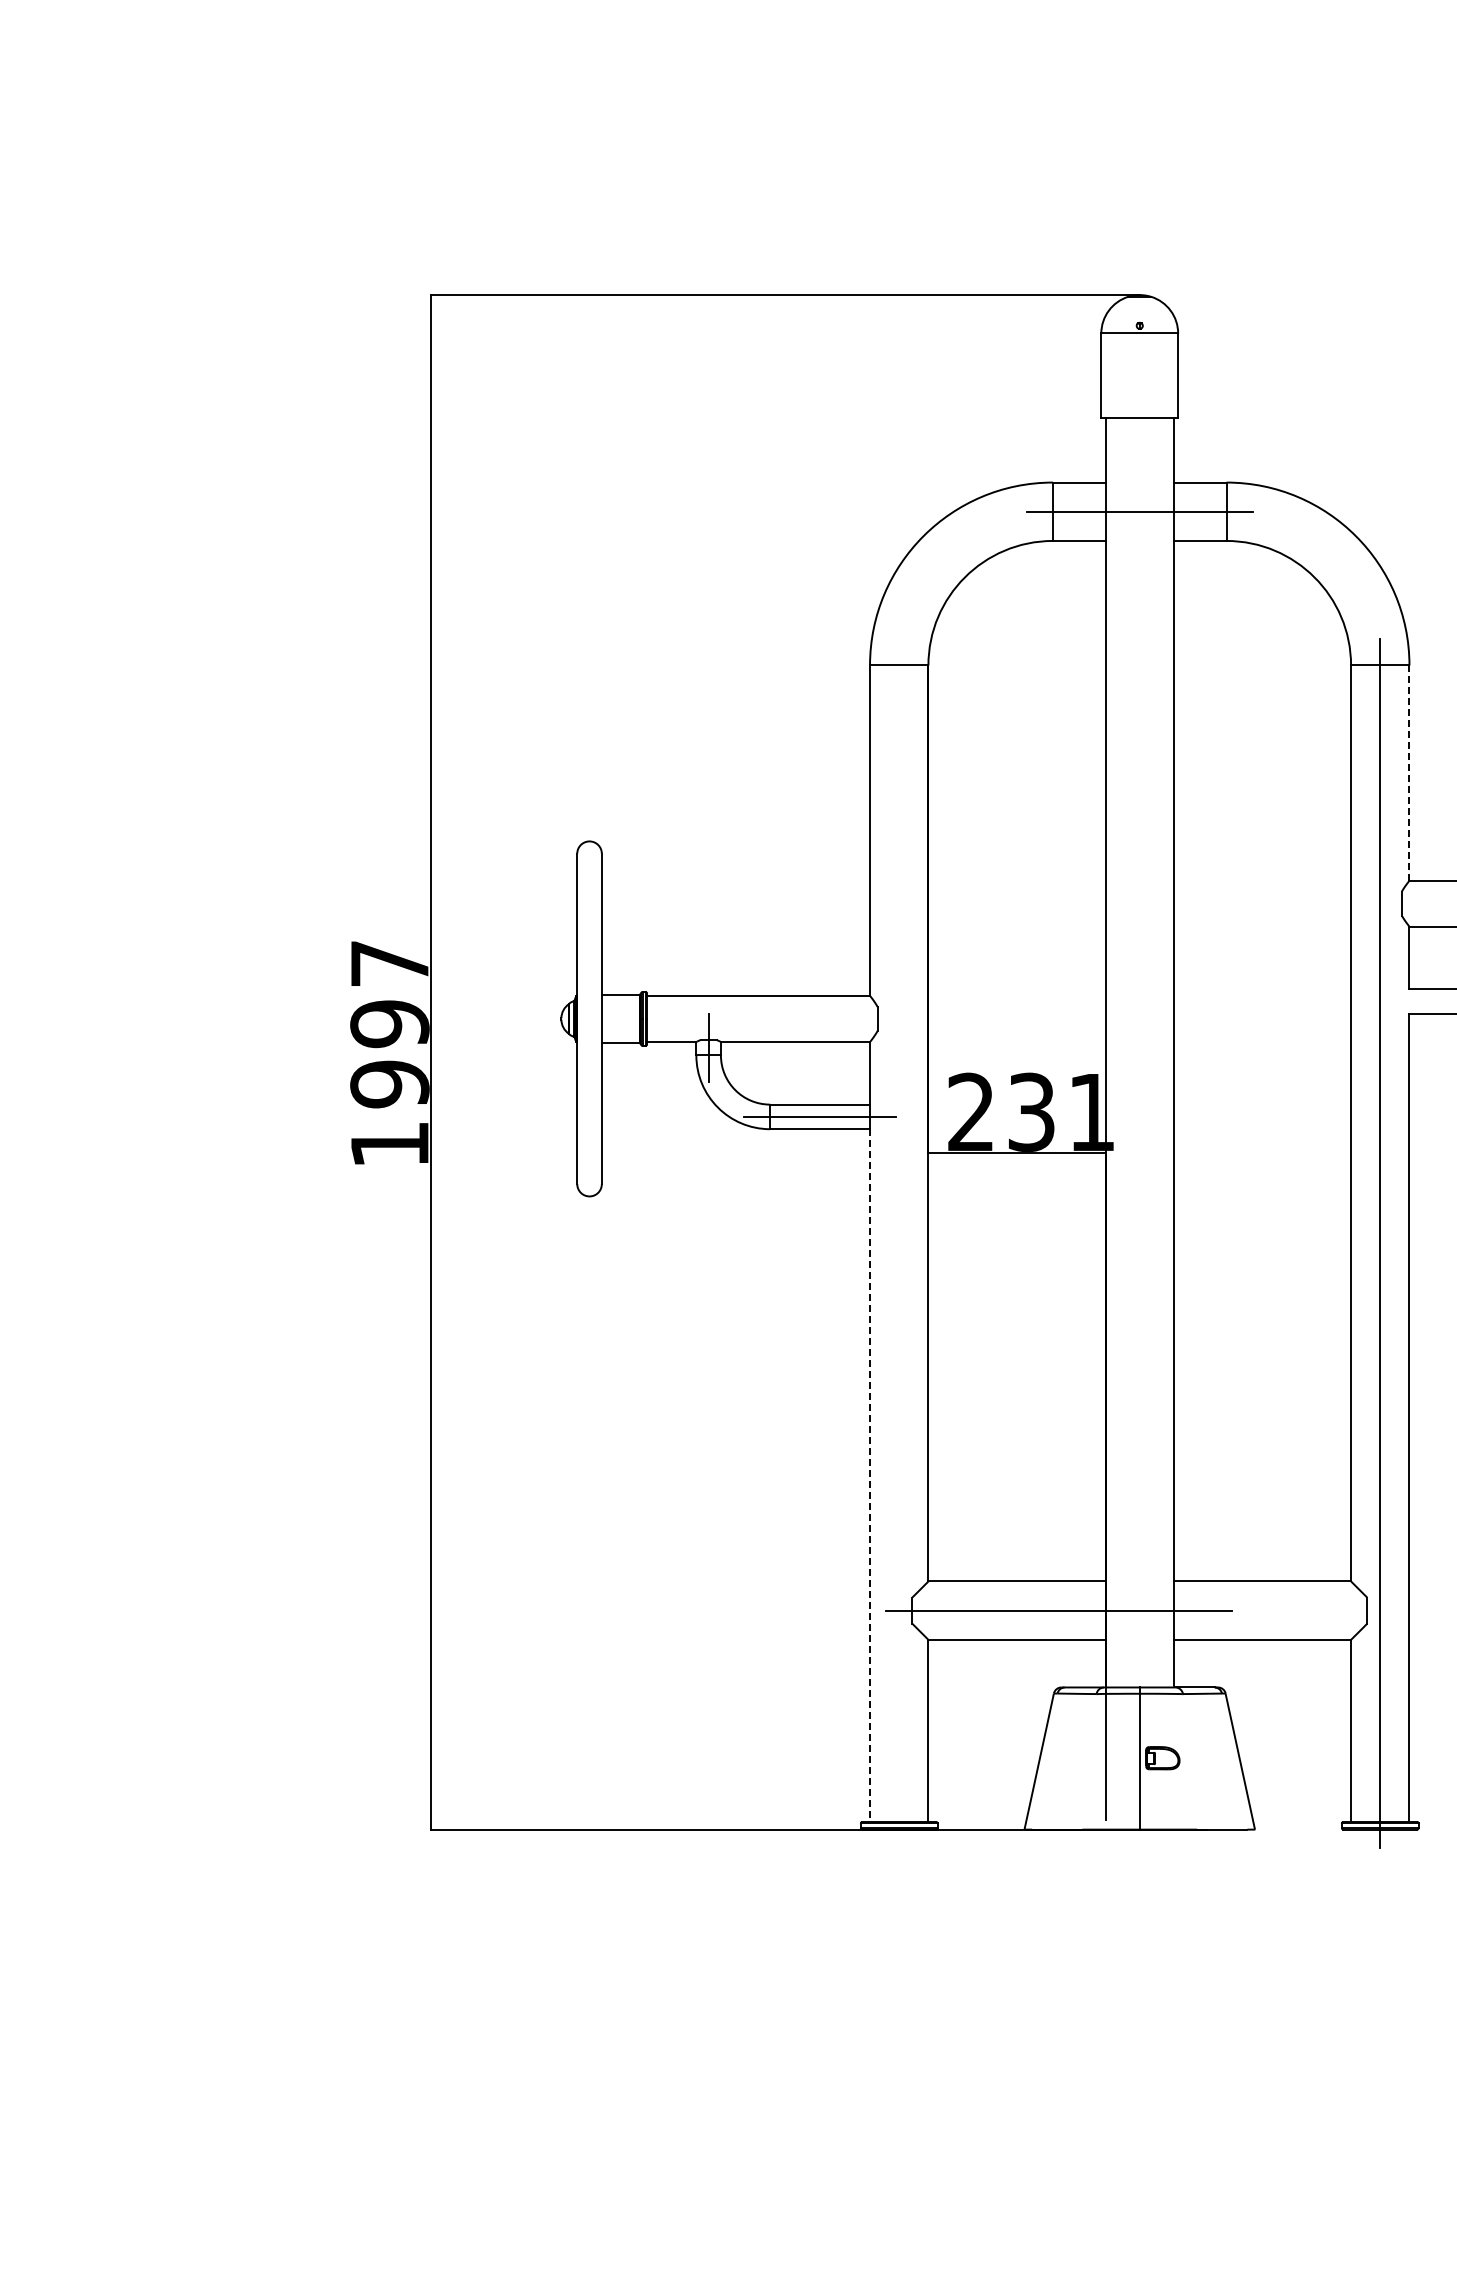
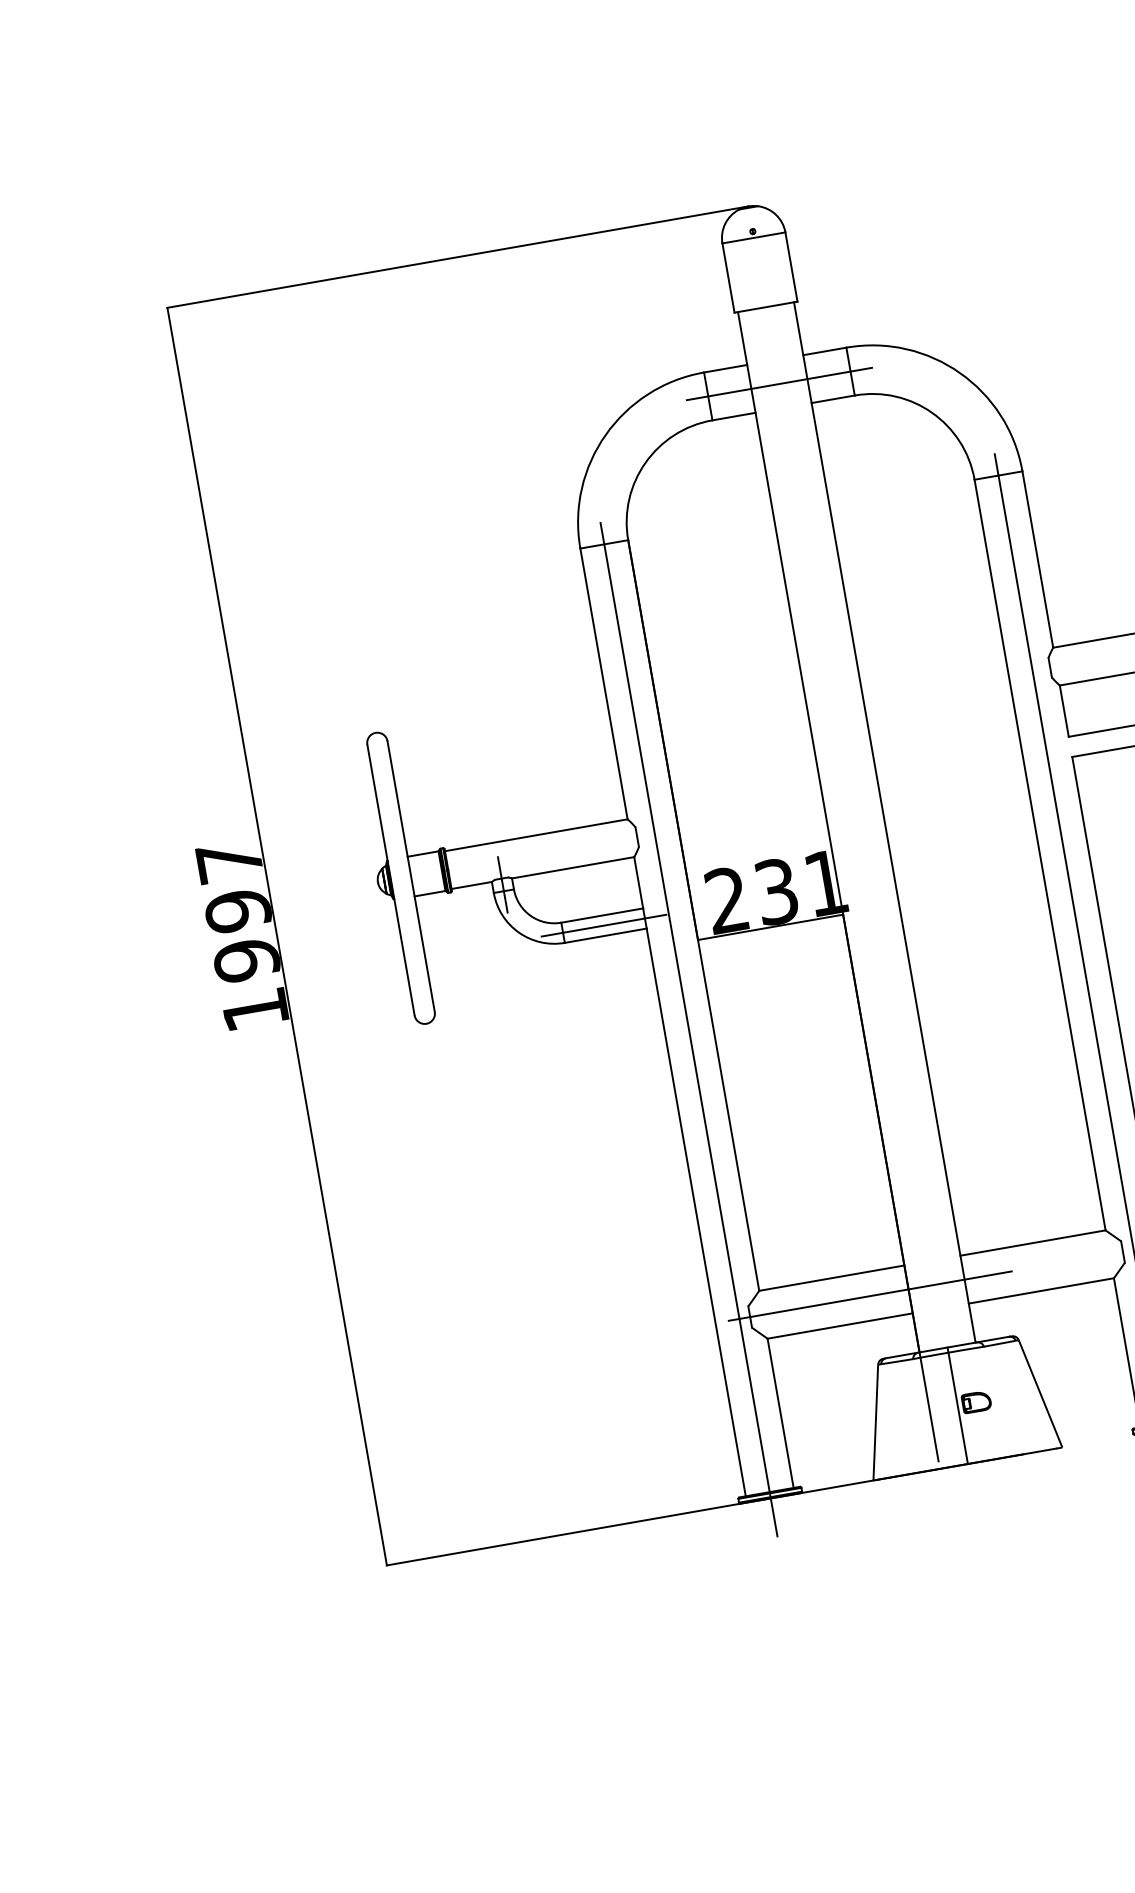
line: (1409, 773) -> (1037, 559), dashed -> solid
line: (899, 1257) -> (689, 1029), added
line: (870, 1476) -> (696, 1213), dashed -> solid

